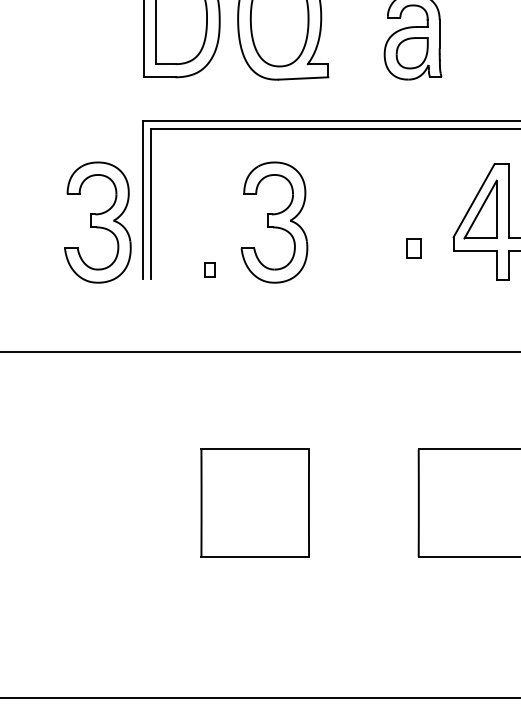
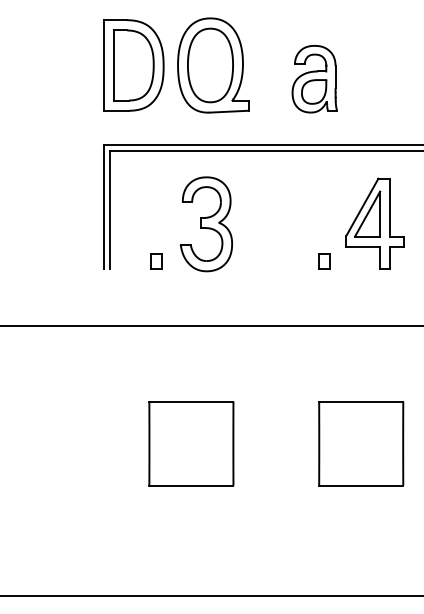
part: (97, 222) -> (68, 224), removed
part: (414, 248) -> (324, 261), moved
part: (210, 270) -> (156, 261), size x1.43

